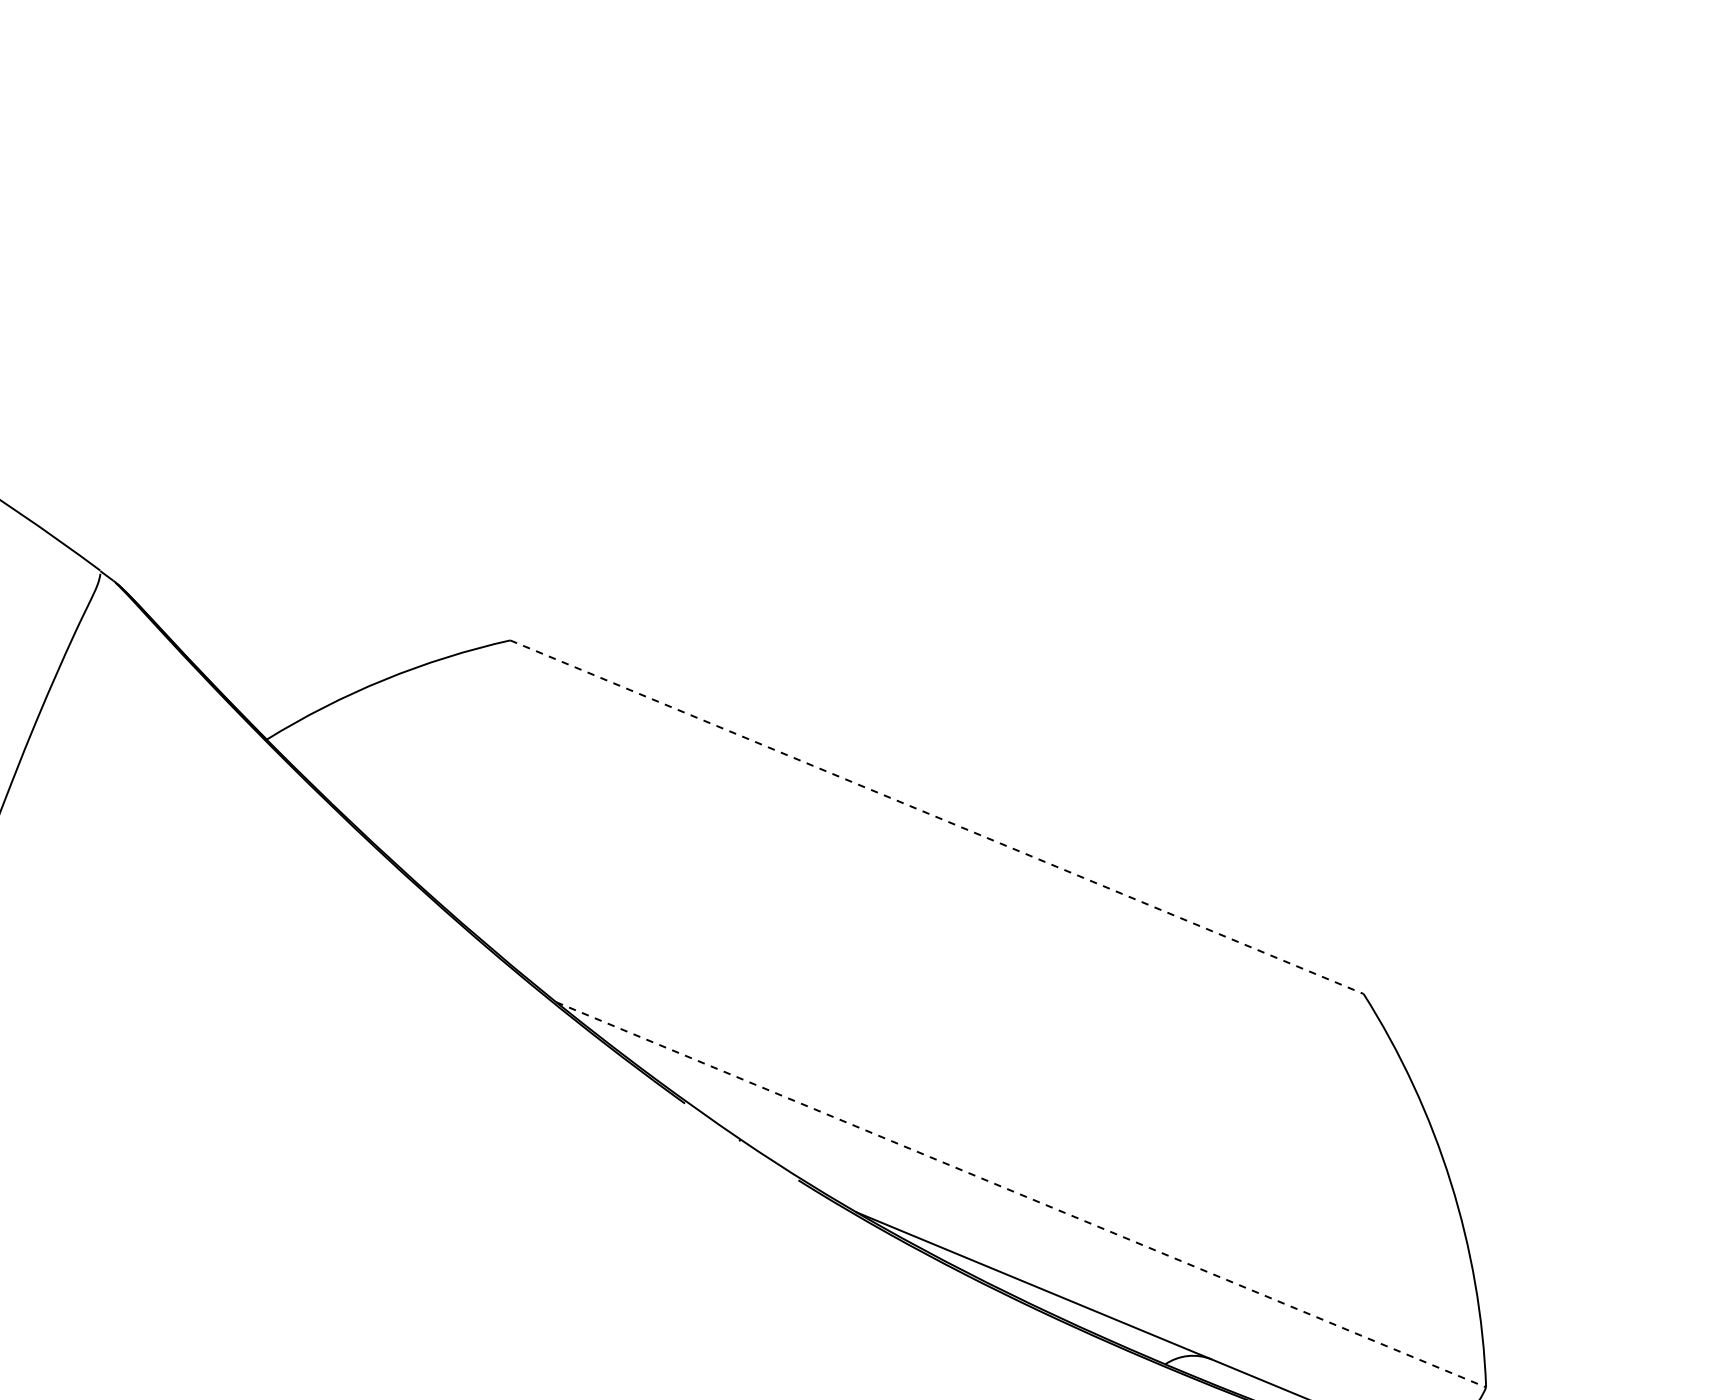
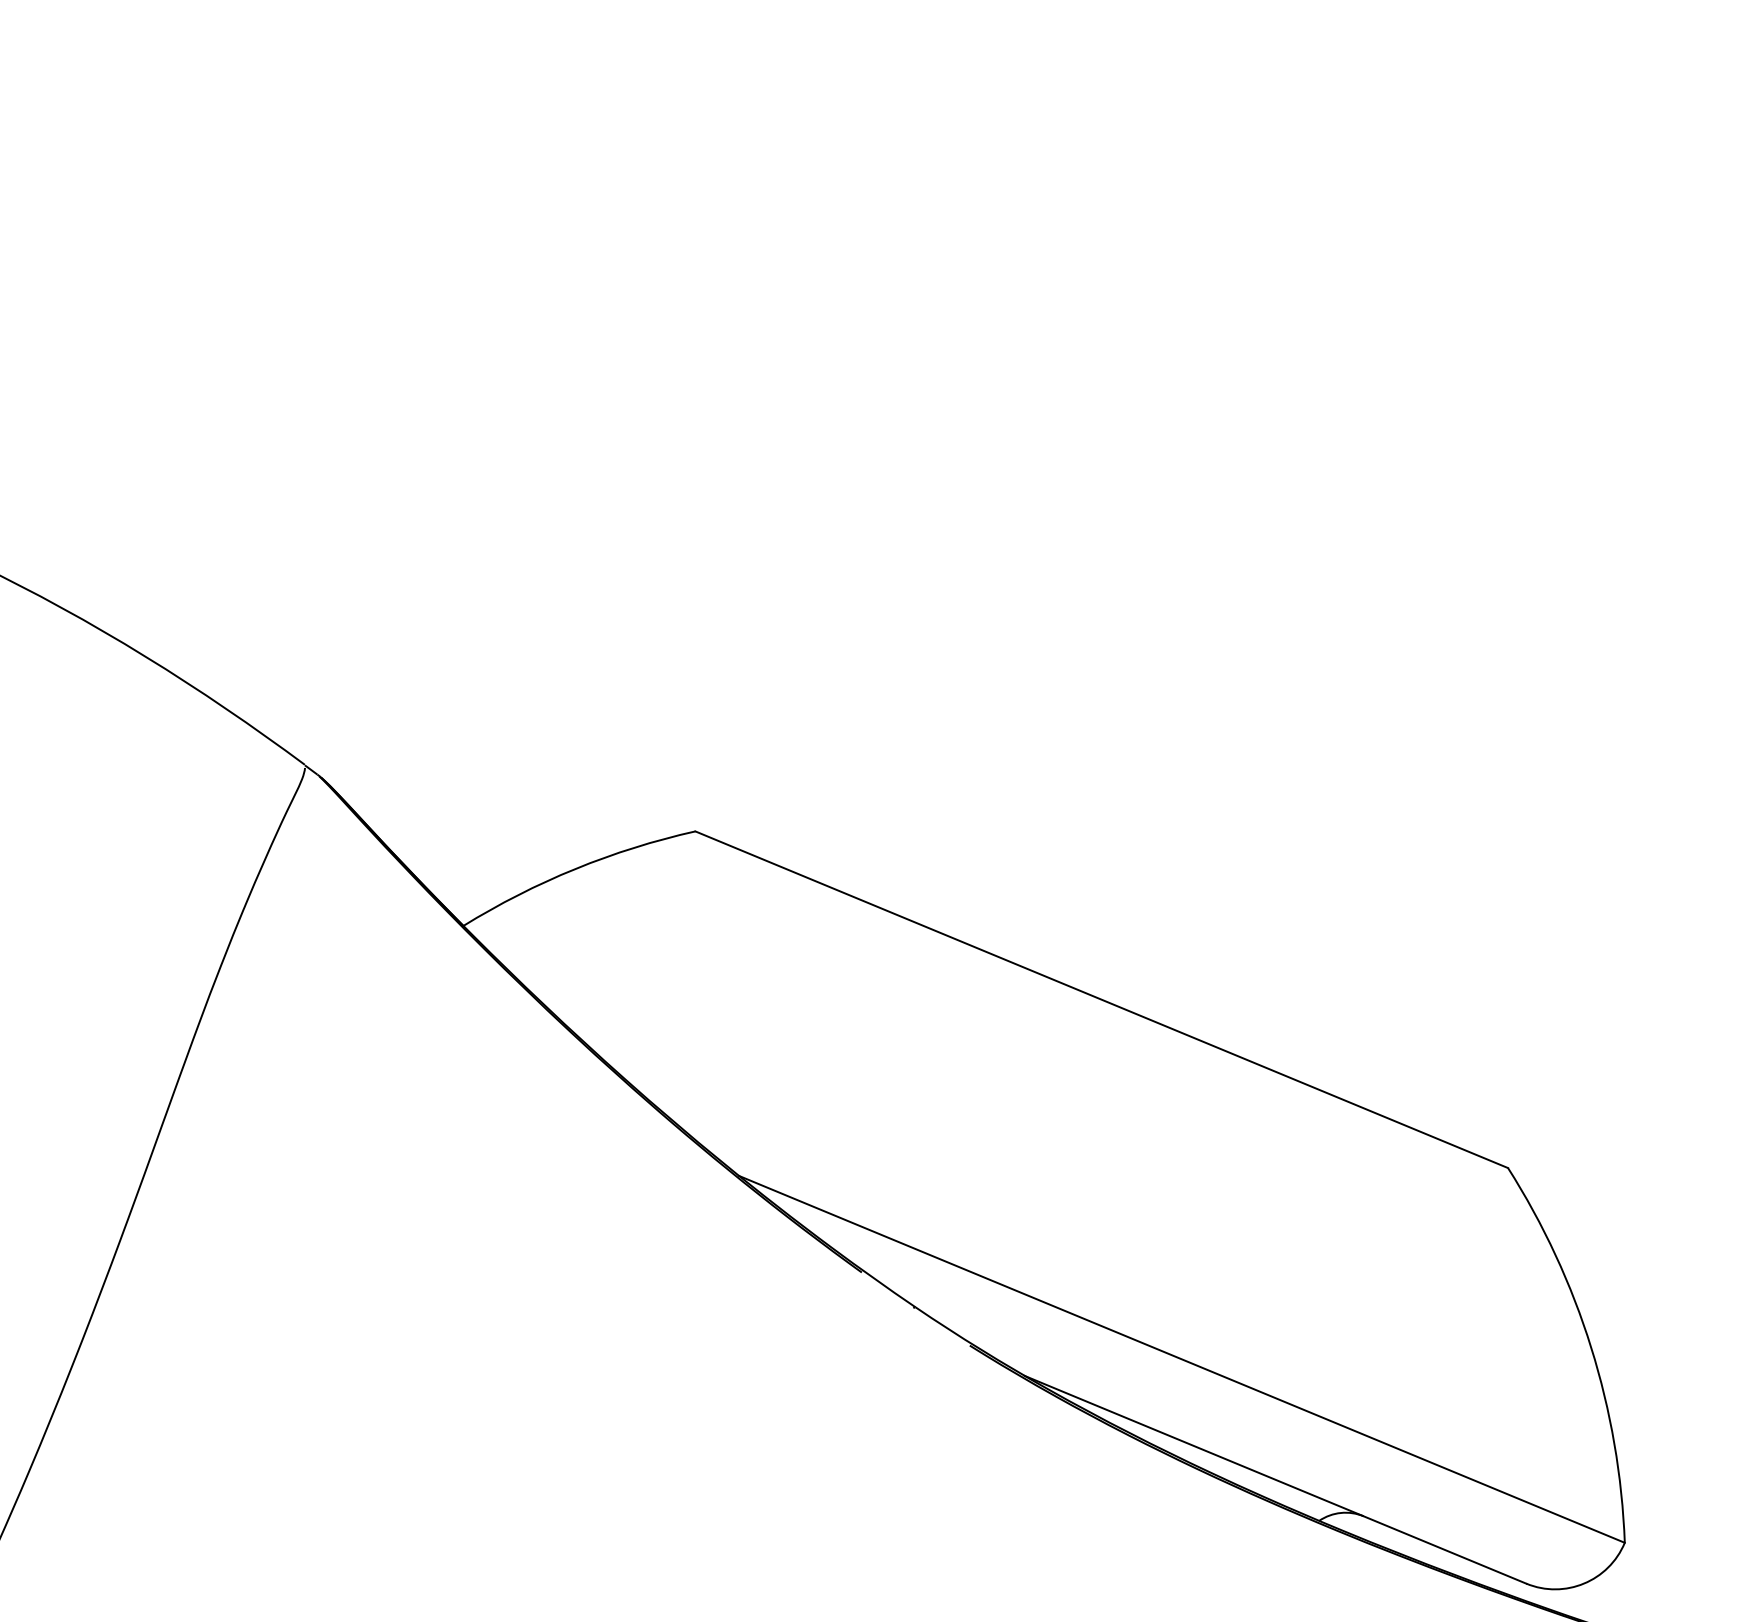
line: (936, 816) -> (1101, 999), dashed -> solid
line: (1021, 1194) -> (1182, 1359), dashed -> solid

